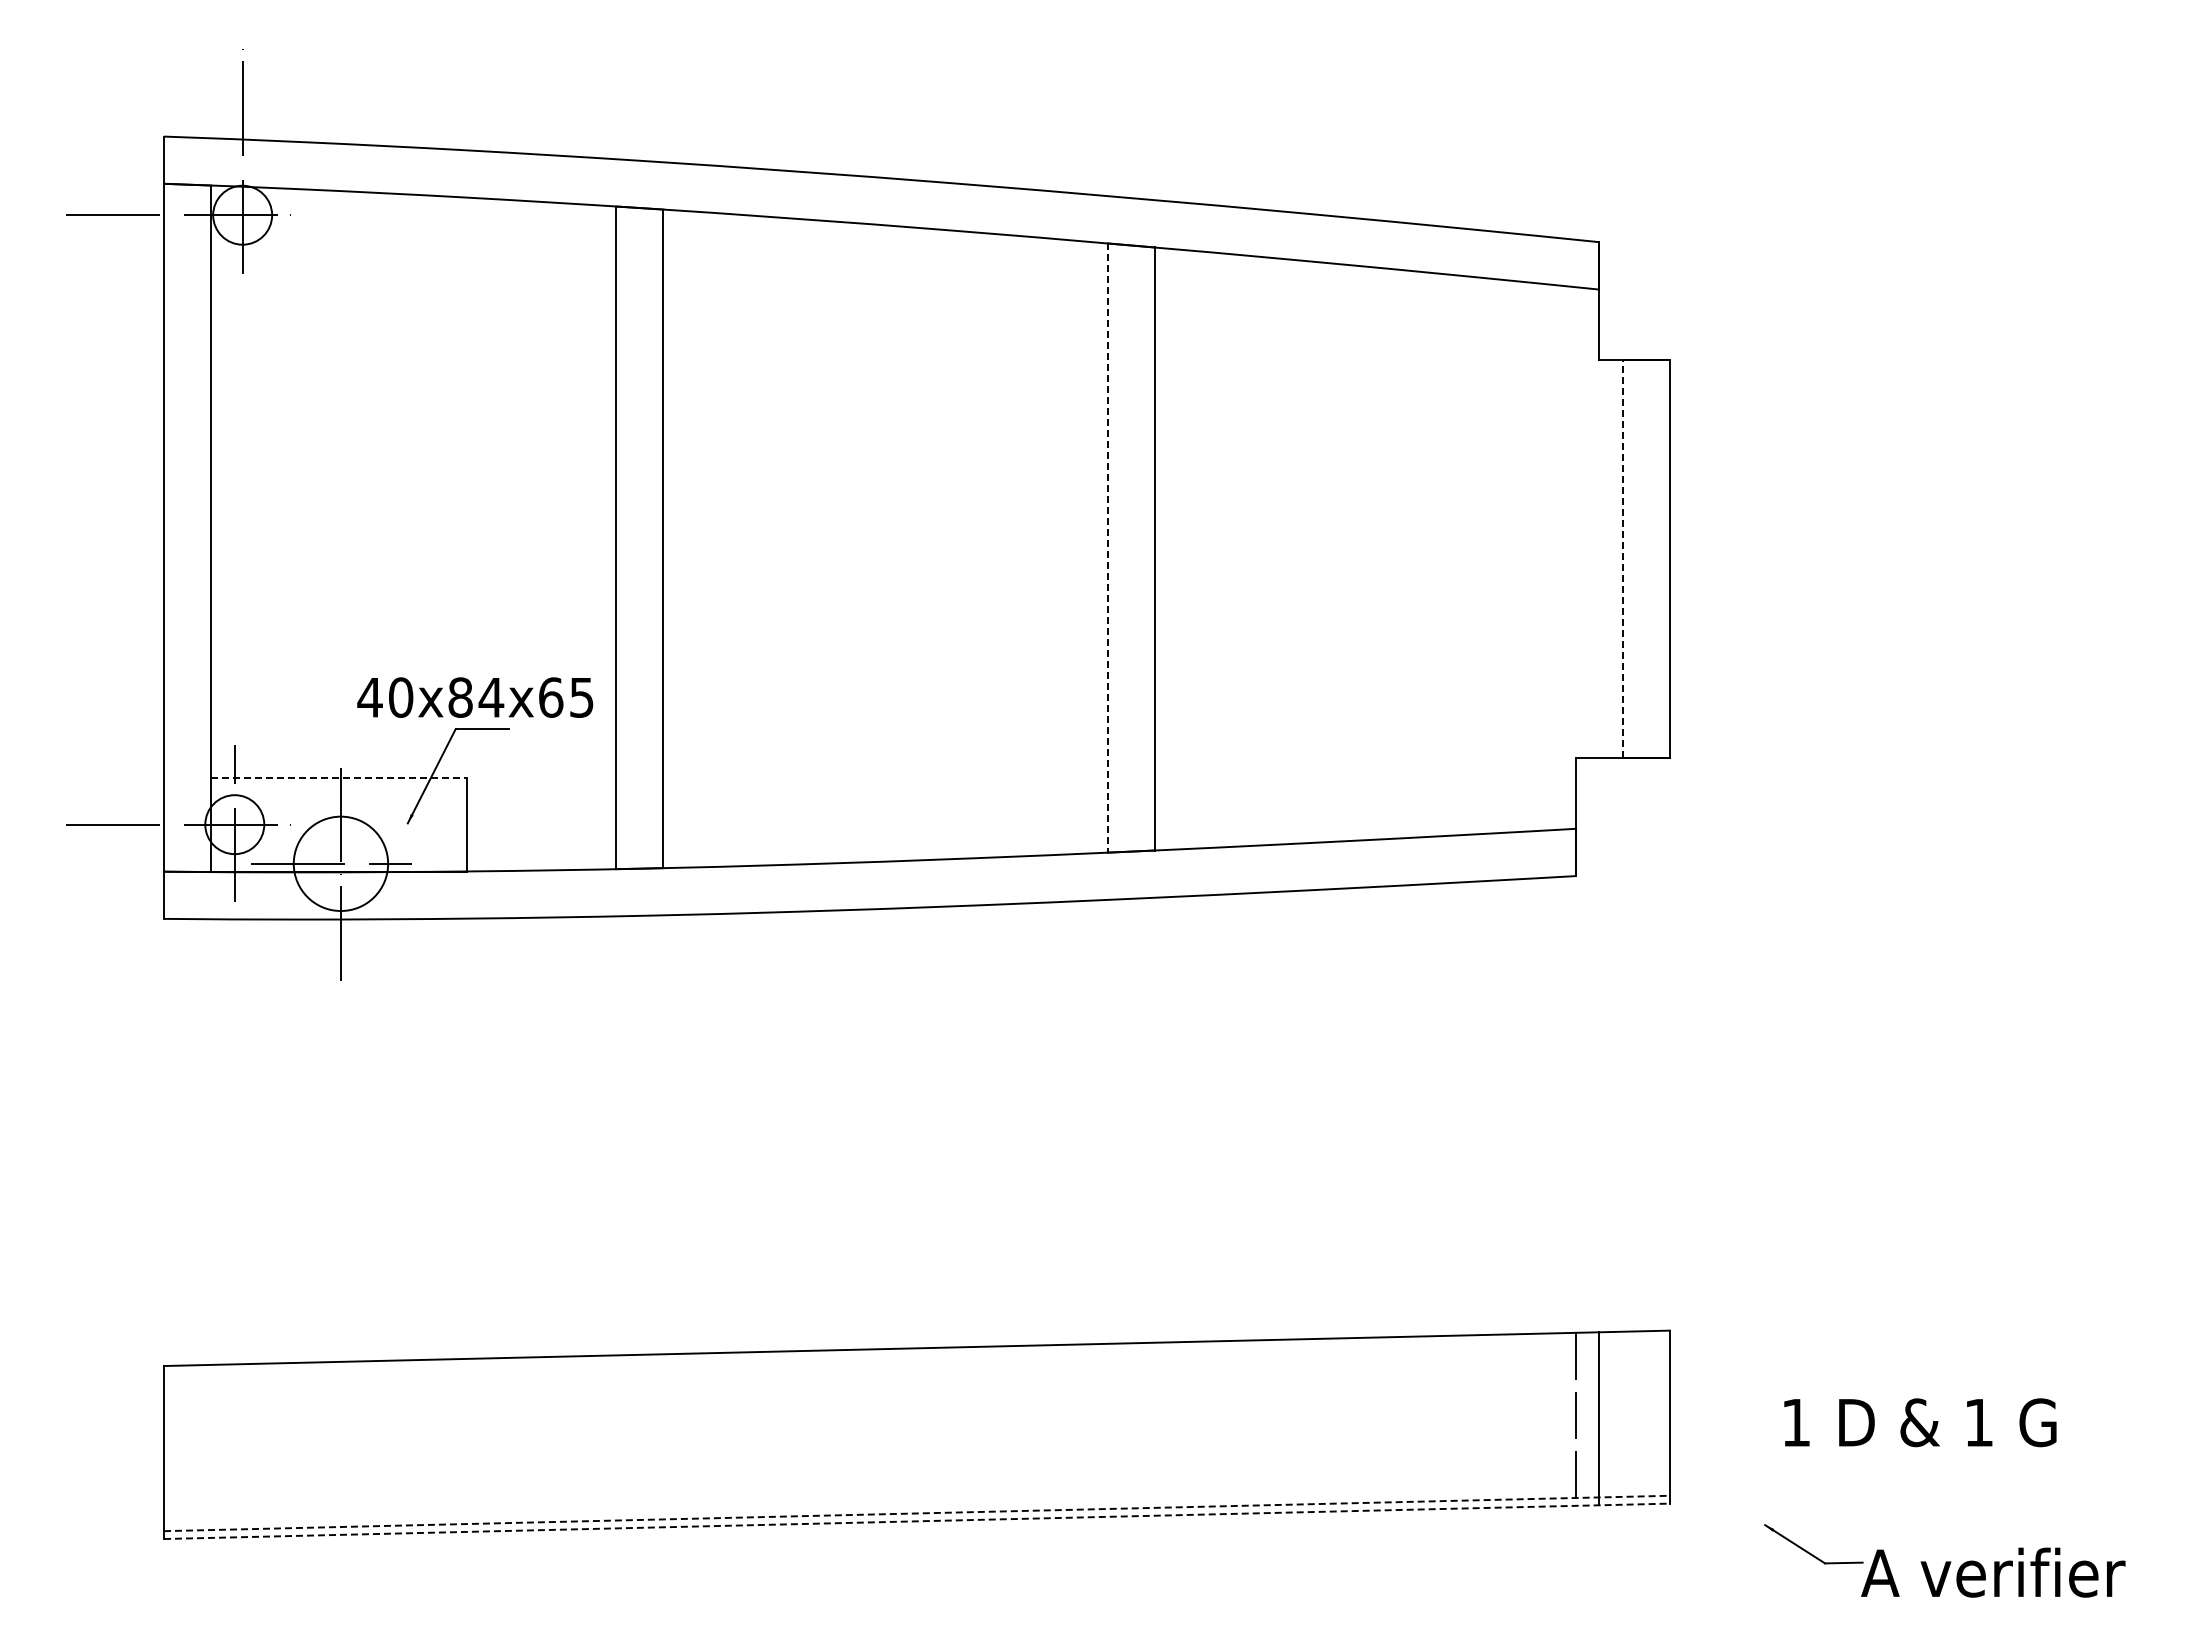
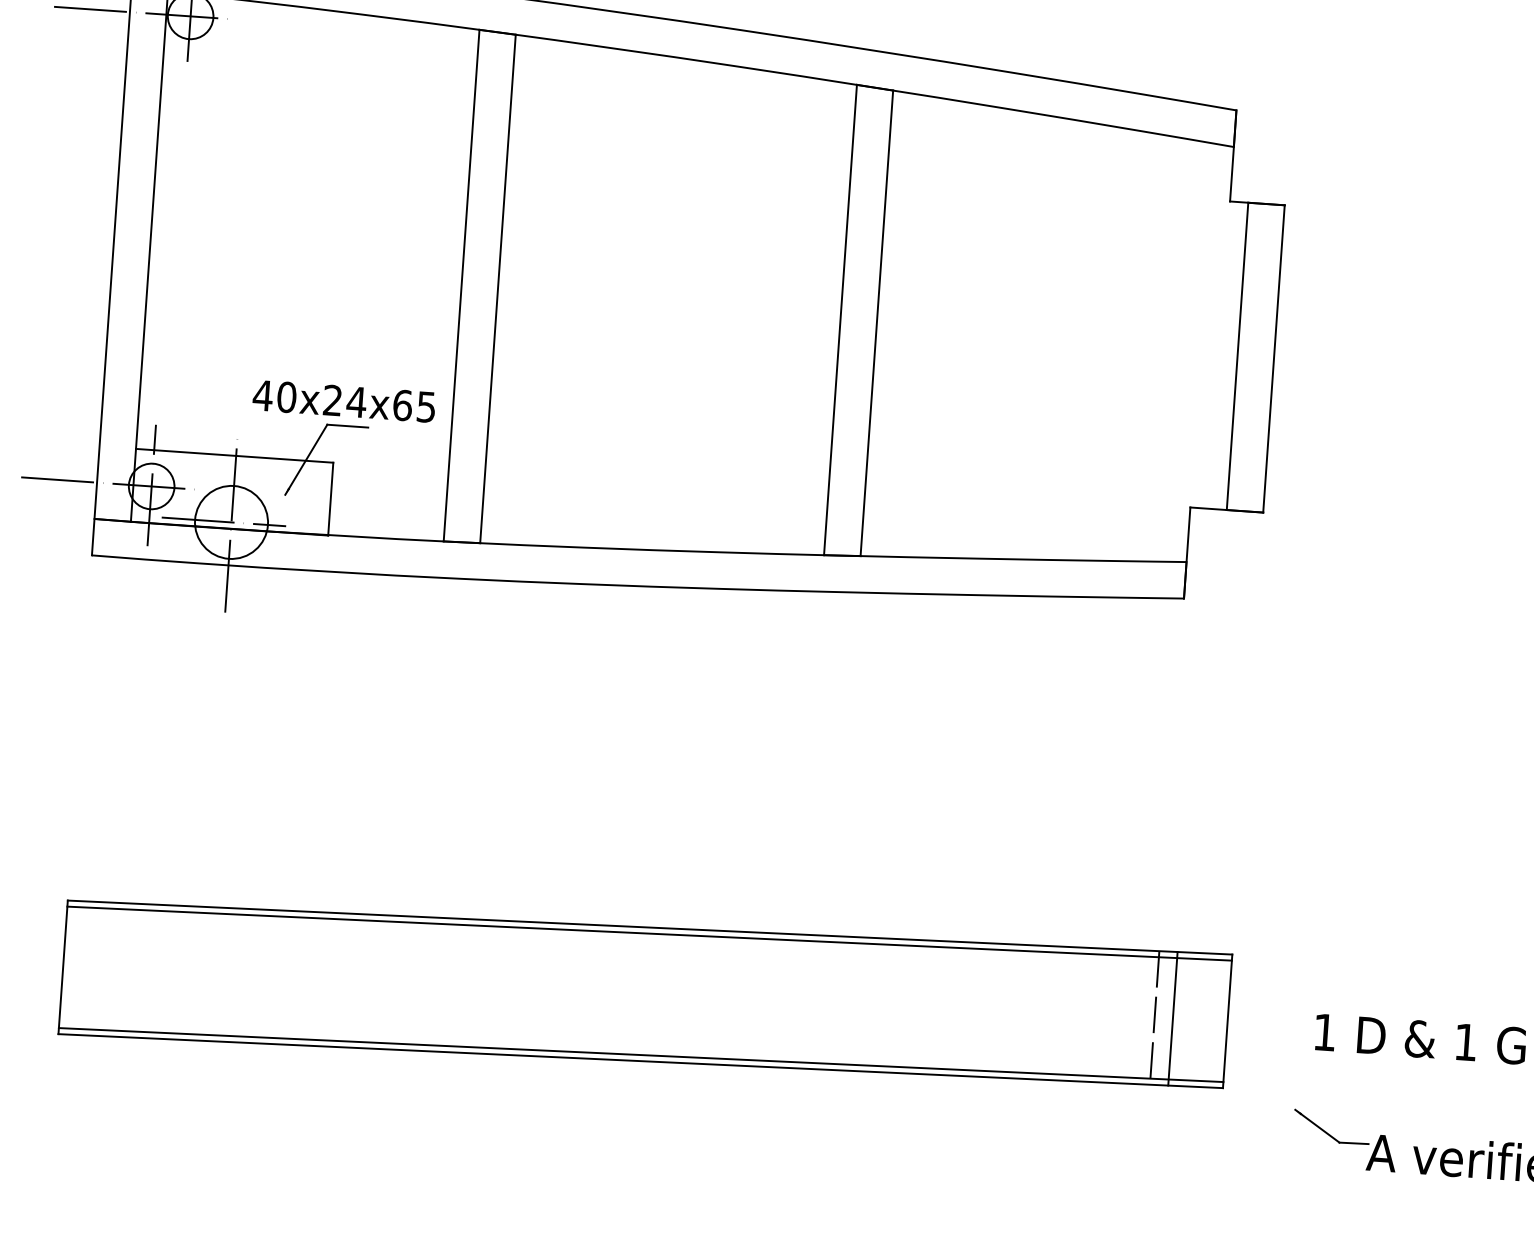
line: (1107, 548) -> (840, 320), dashed -> solid
line: (1622, 558) -> (1237, 355), dashed -> solid
text: (460, 697) -> (332, 400), 40x84x65 -> 40x24x65
line: (338, 777) -> (234, 455), dashed -> solid
line: (916, 1355) -> (649, 933), added
line: (917, 1513) -> (641, 1055), dashed -> solid
line: (917, 1521) -> (641, 1061), dashed -> solid

